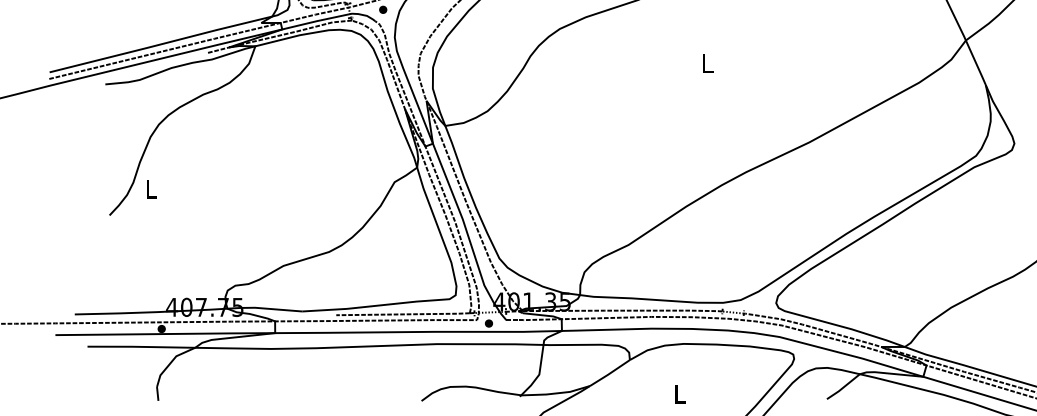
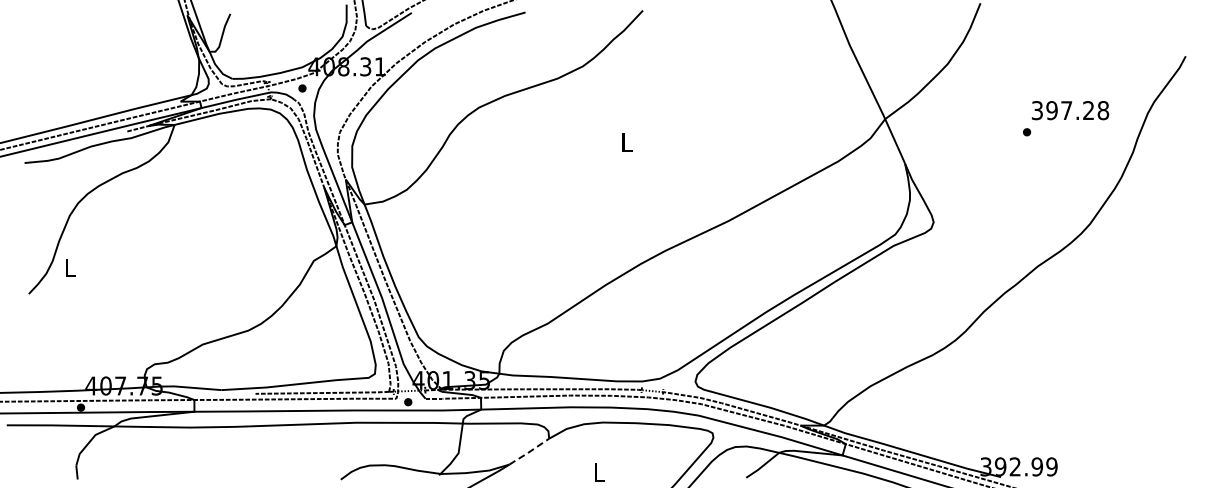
line: (609, 373) -> (528, 452), solid -> dashed

